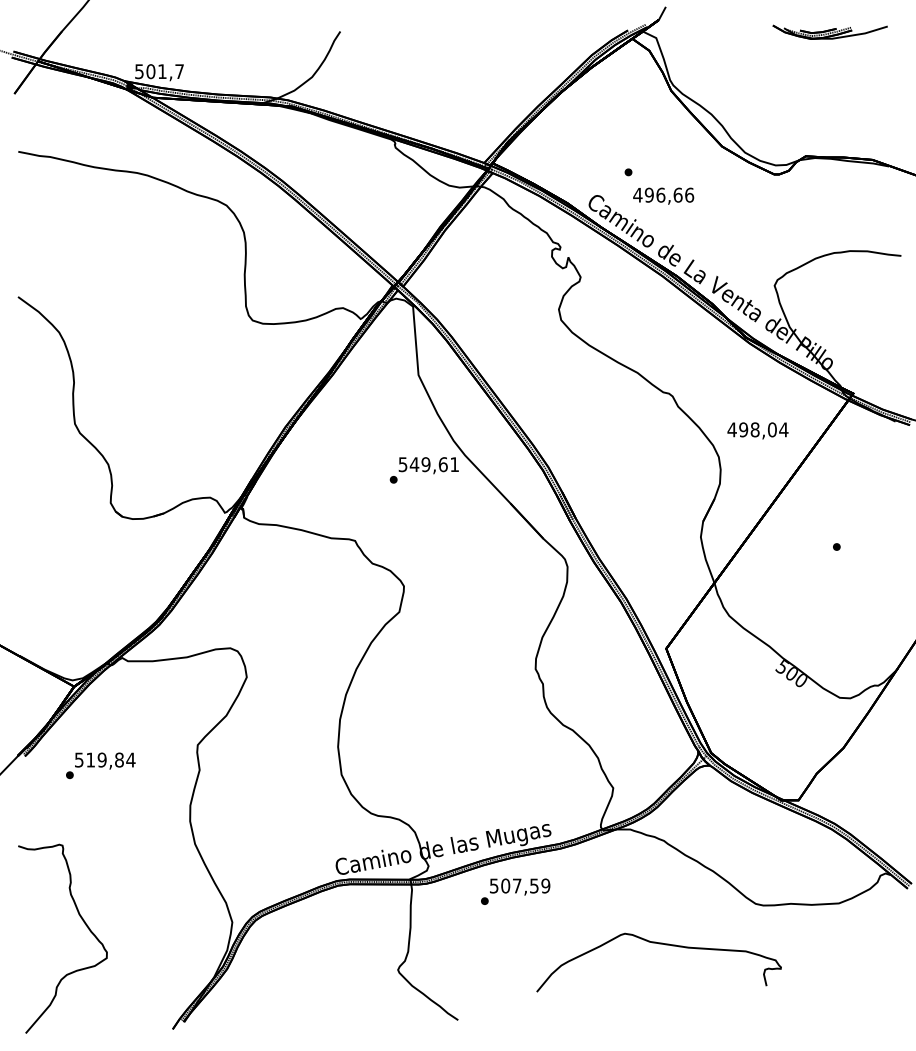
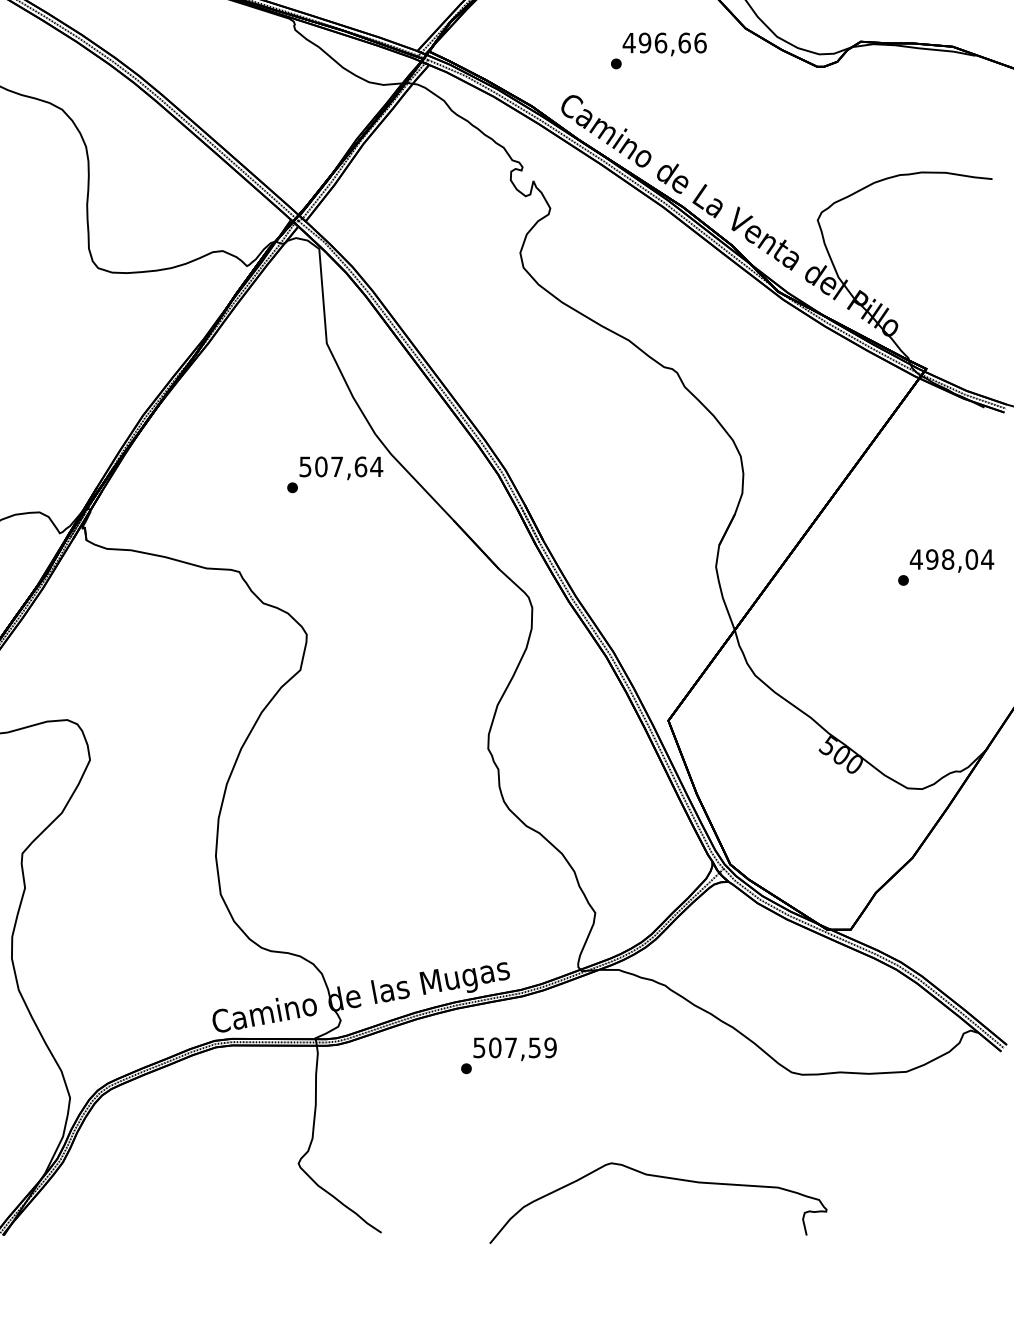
text: (663, 195) -> (664, 43), moved
text: (757, 430) -> (951, 560), moved
text: (434, 464) -> (348, 466), 549,61 -> 507,64
text: (515, 891) -> (508, 1055), moved
curve: (658, 944) -> (657, 1178), moved

